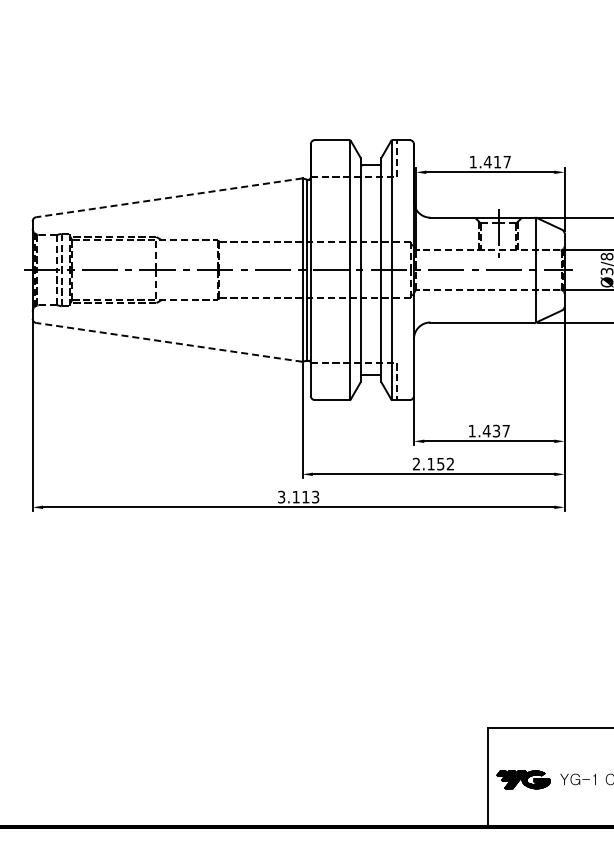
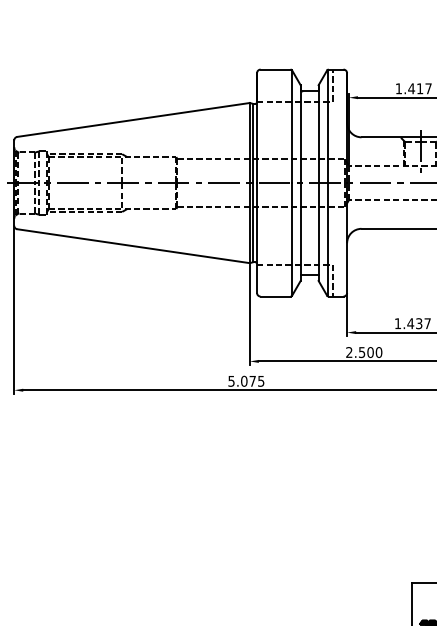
line: (169, 197) -> (133, 119), dashed -> solid
line: (169, 342) -> (133, 246), dashed -> solid
text: (440, 463) -> (370, 351), 2.152 -> 2.500
text: (298, 496) -> (246, 380), 3.113 -> 5.075

